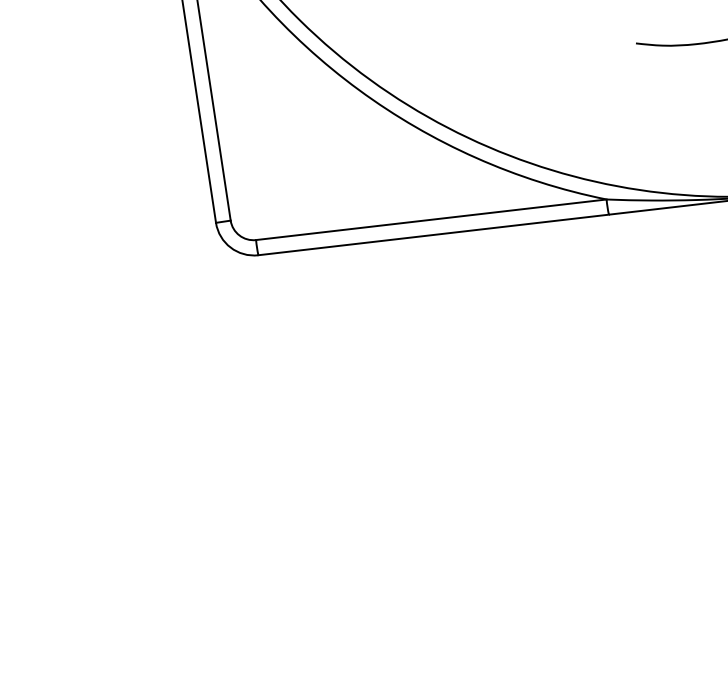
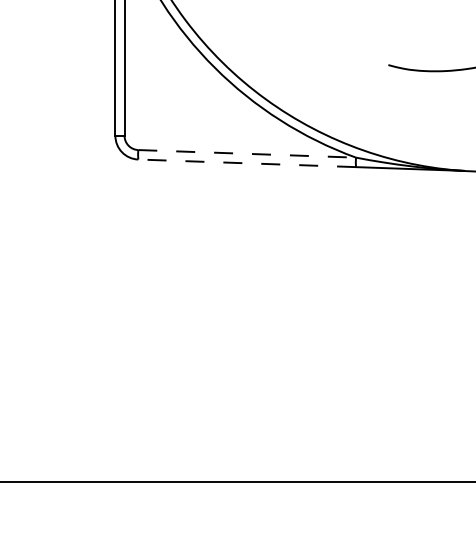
line: (431, 219) -> (247, 153), solid -> dashed
line: (434, 235) -> (247, 163), solid -> dashed

